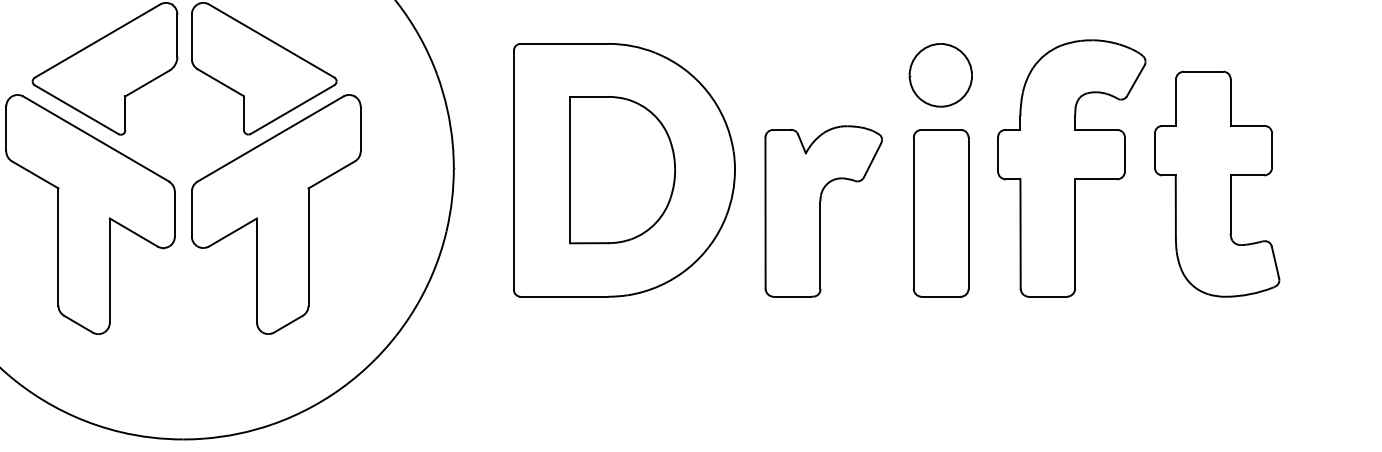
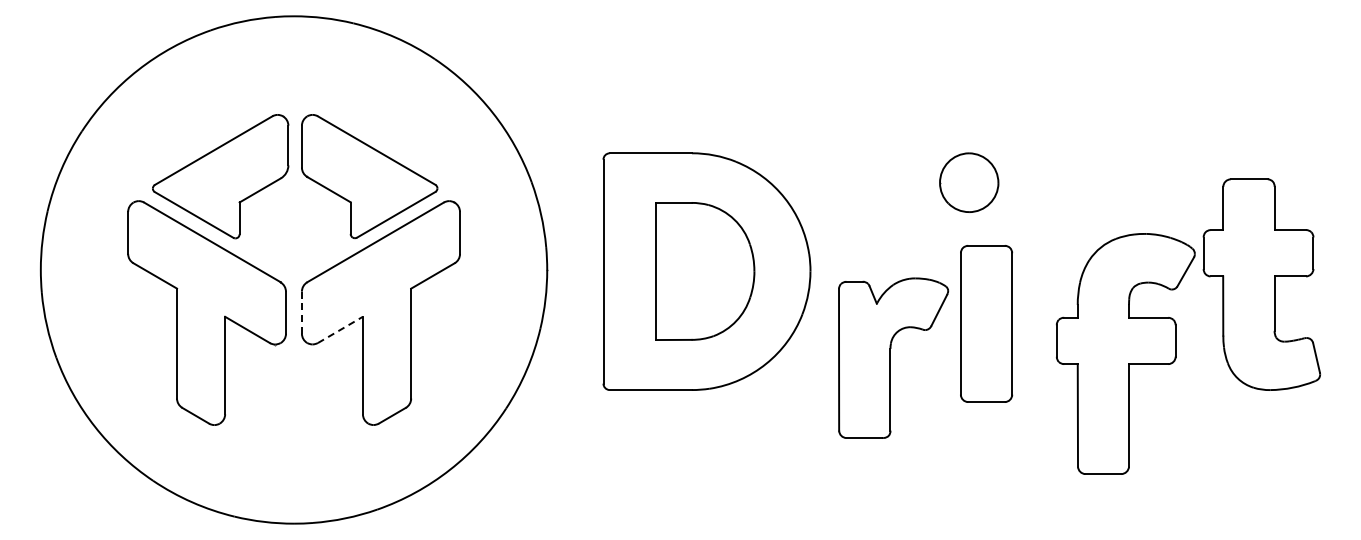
part: (941, 75) -> (969, 182), moved
part: (1071, 167) -> (1125, 353), moved
part: (823, 210) -> (893, 357), moved
part: (941, 212) -> (986, 323), moved
line: (191, 214) -> (301, 313), solid -> dashed
line: (233, 232) -> (340, 329), solid -> dashed

